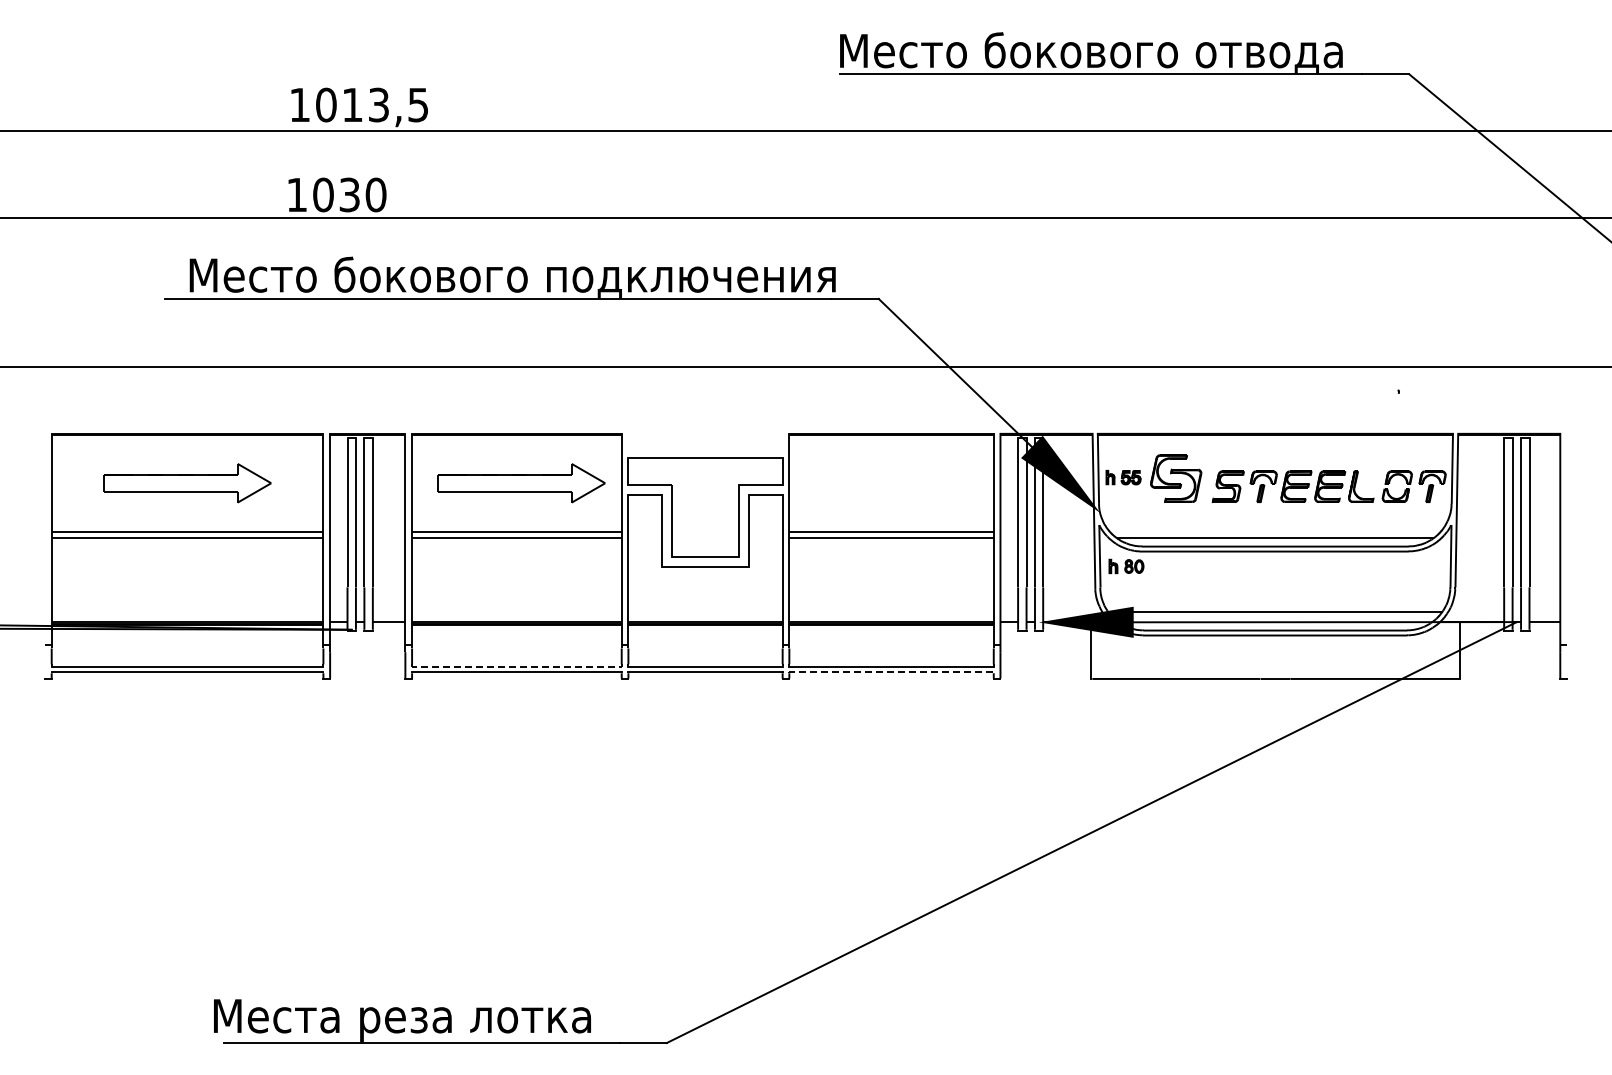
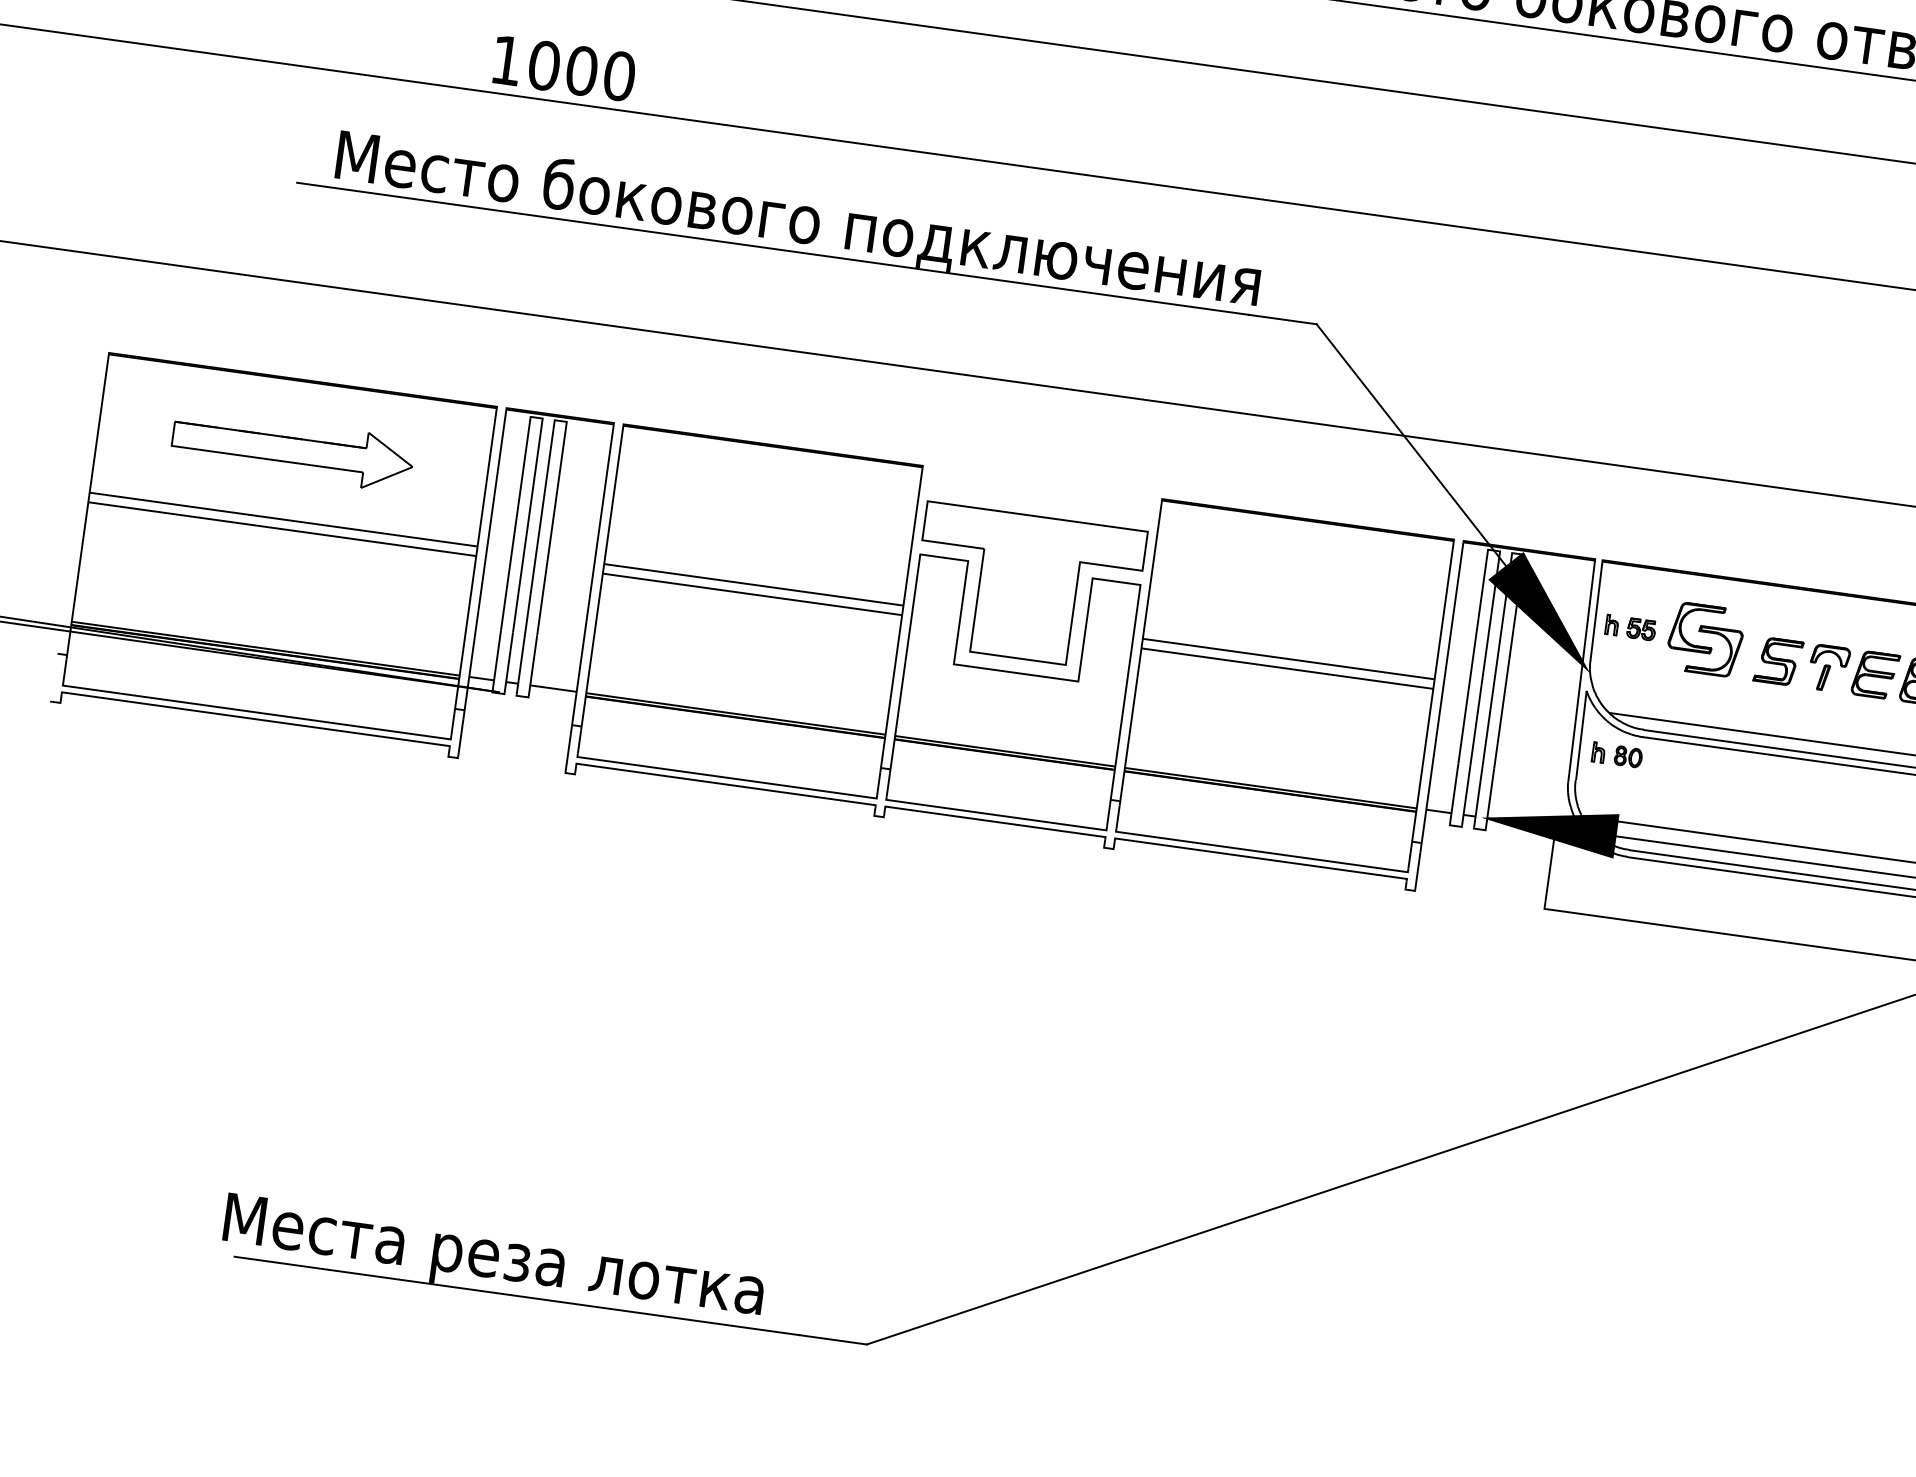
text: (349, 194) -> (581, 70), 1030 -> 1000
part: (521, 483) -> (769, 516), removed
line: (516, 666) -> (726, 777), dashed -> solid
line: (892, 671) -> (1262, 858), dashed -> solid

